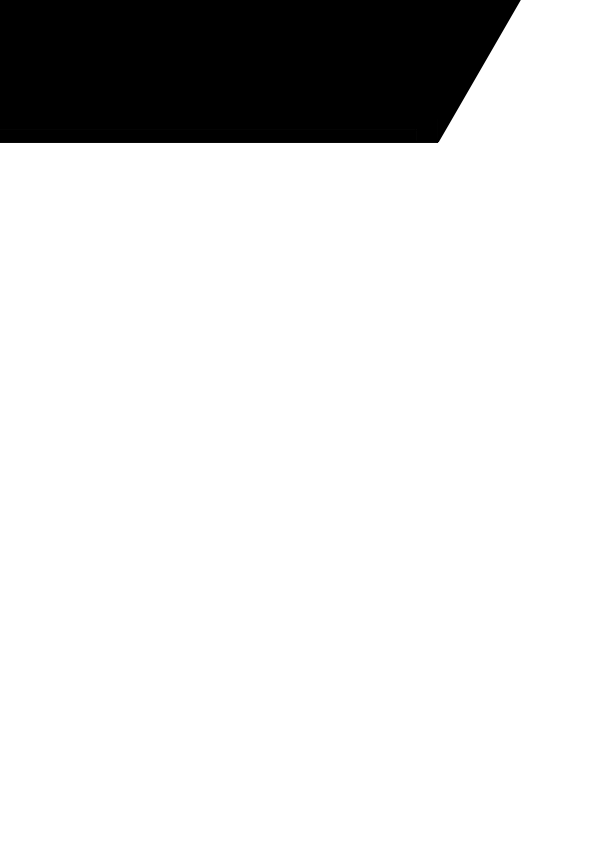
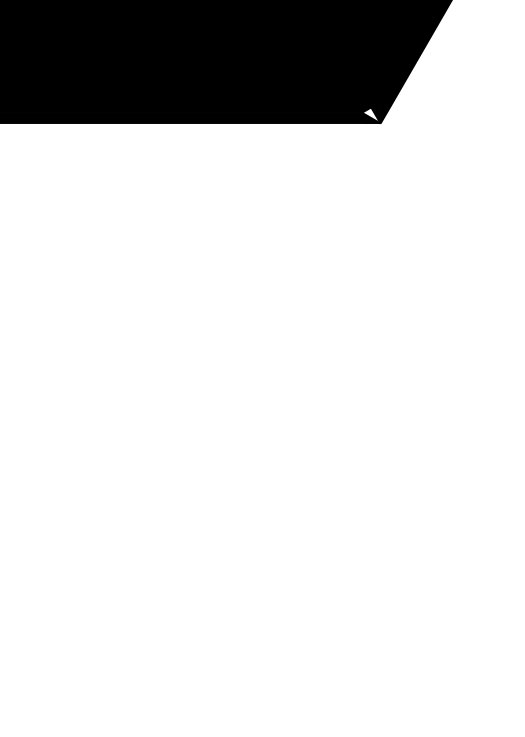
fill: (426, 132) -> (370, 115), removed

